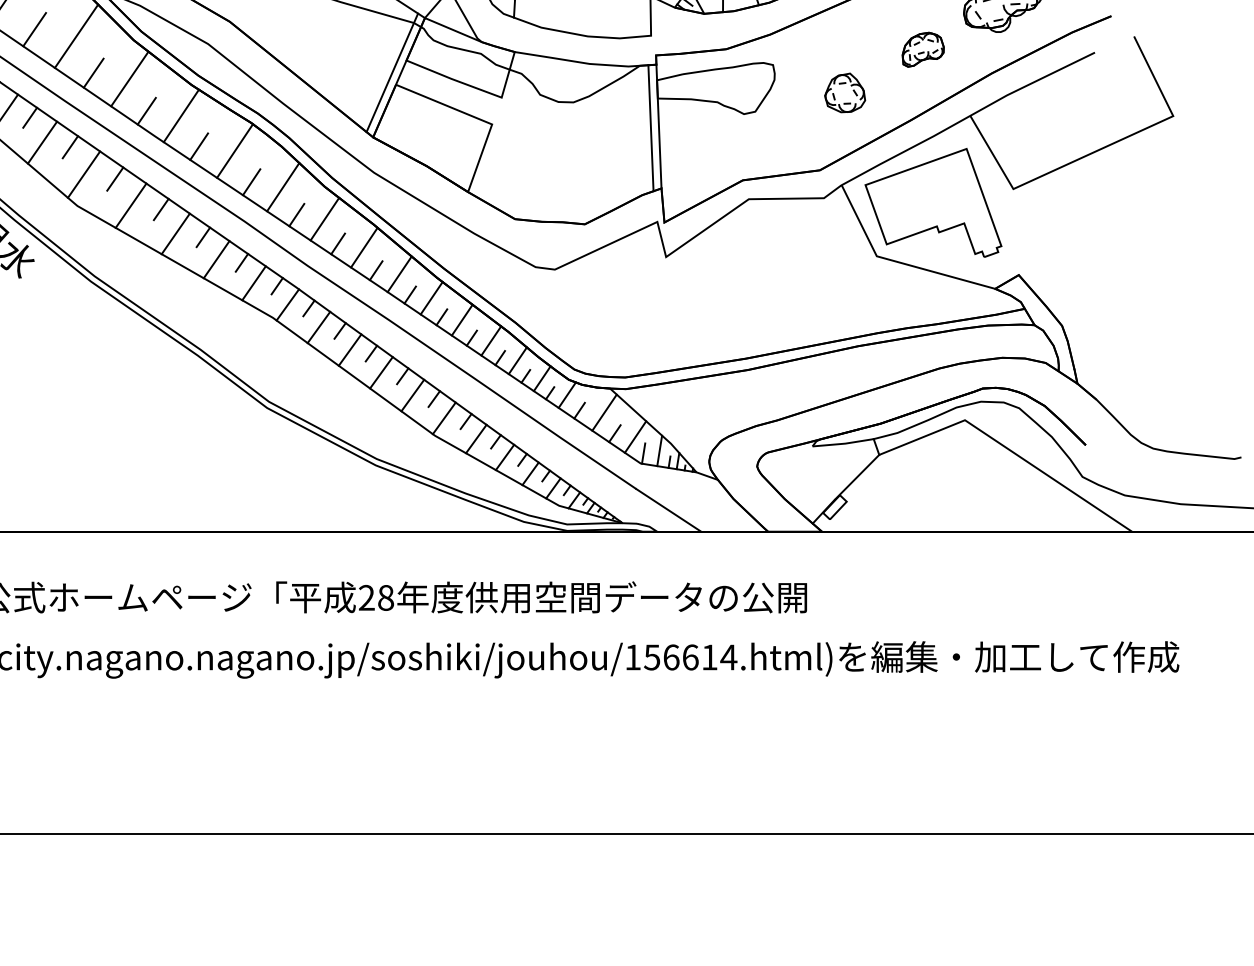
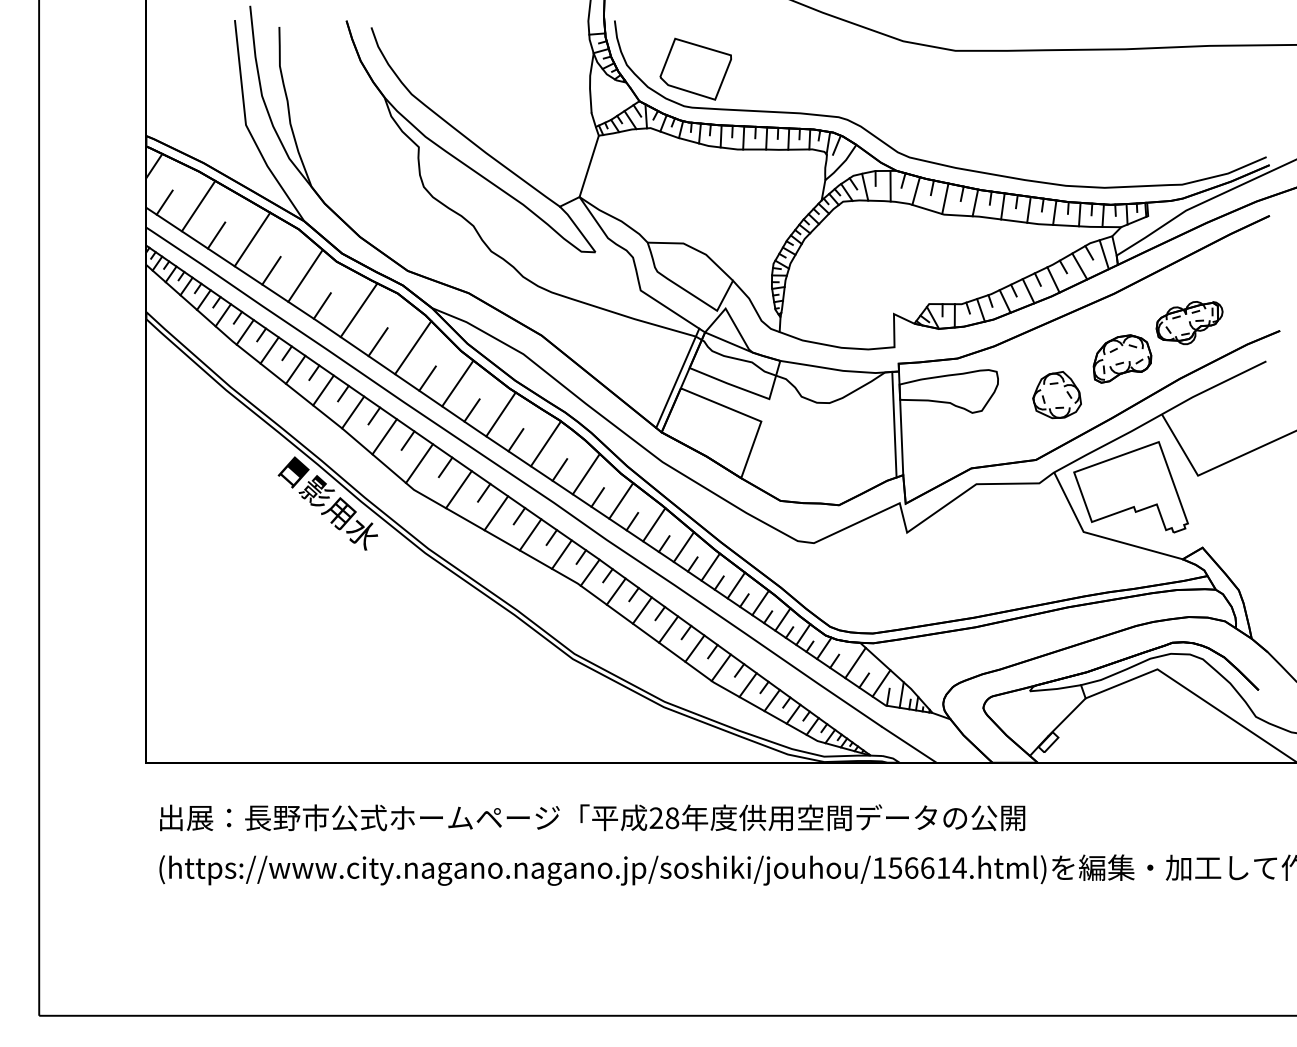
part: (923, 49) -> (1122, 358), size x1.67
part: (844, 93) -> (1056, 395), size x1.43

